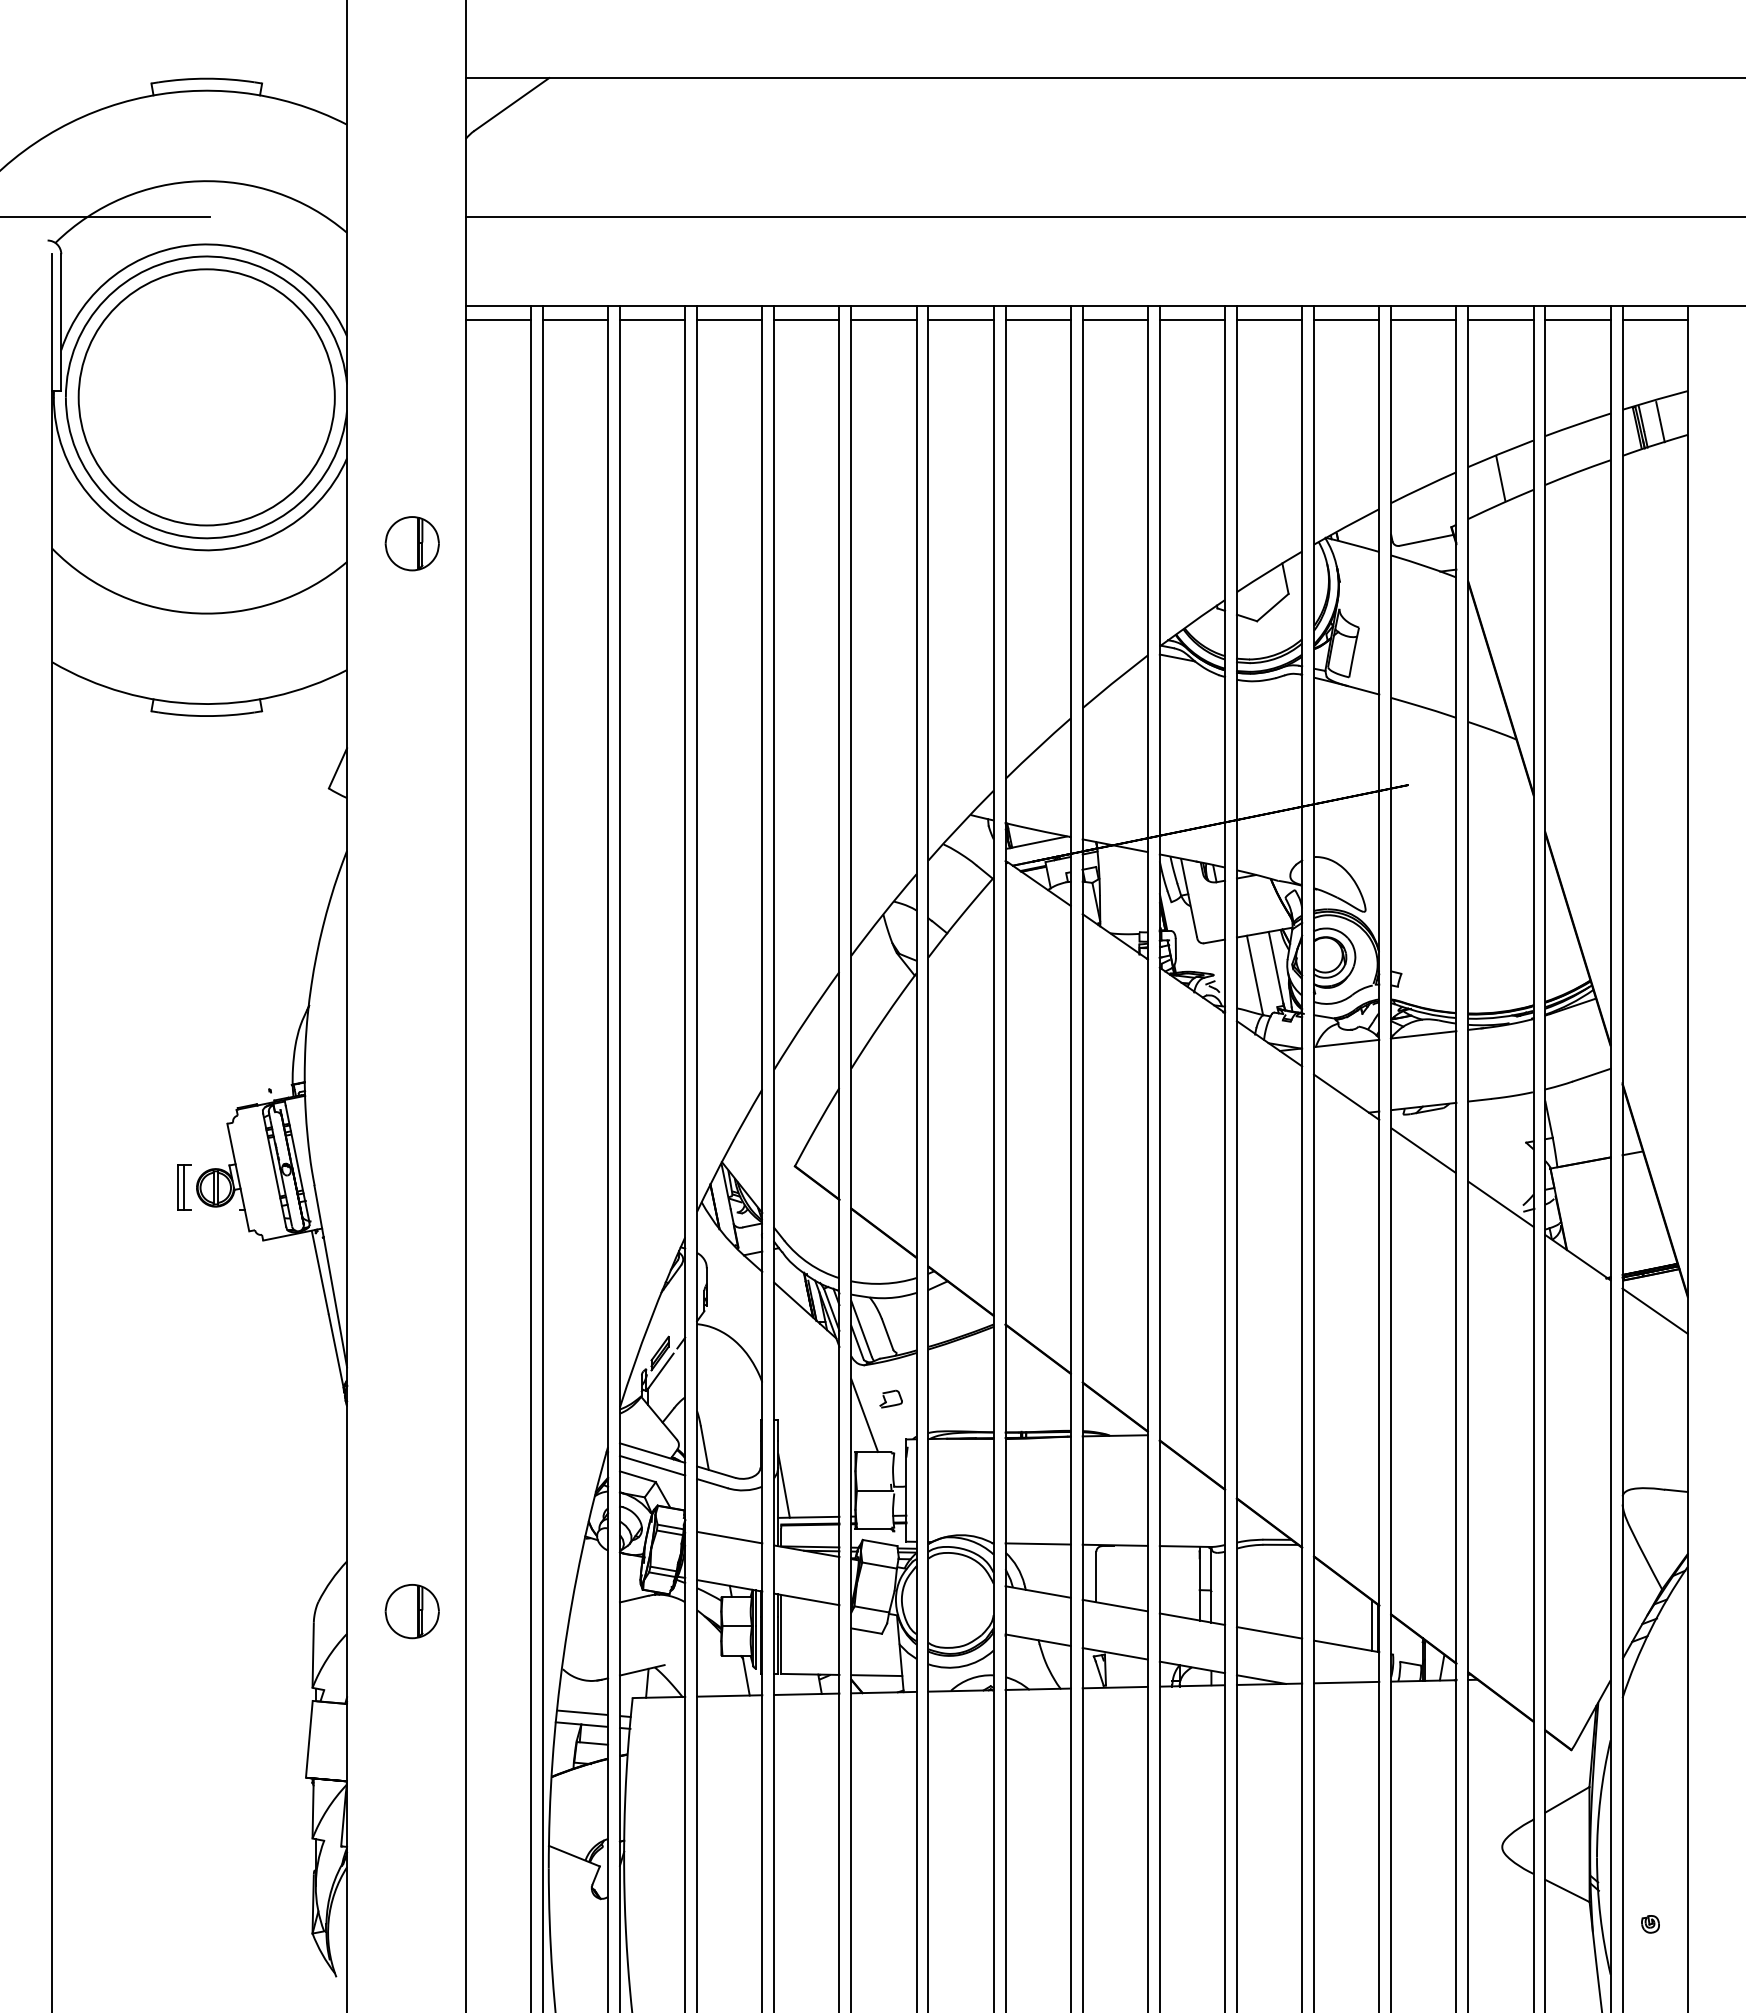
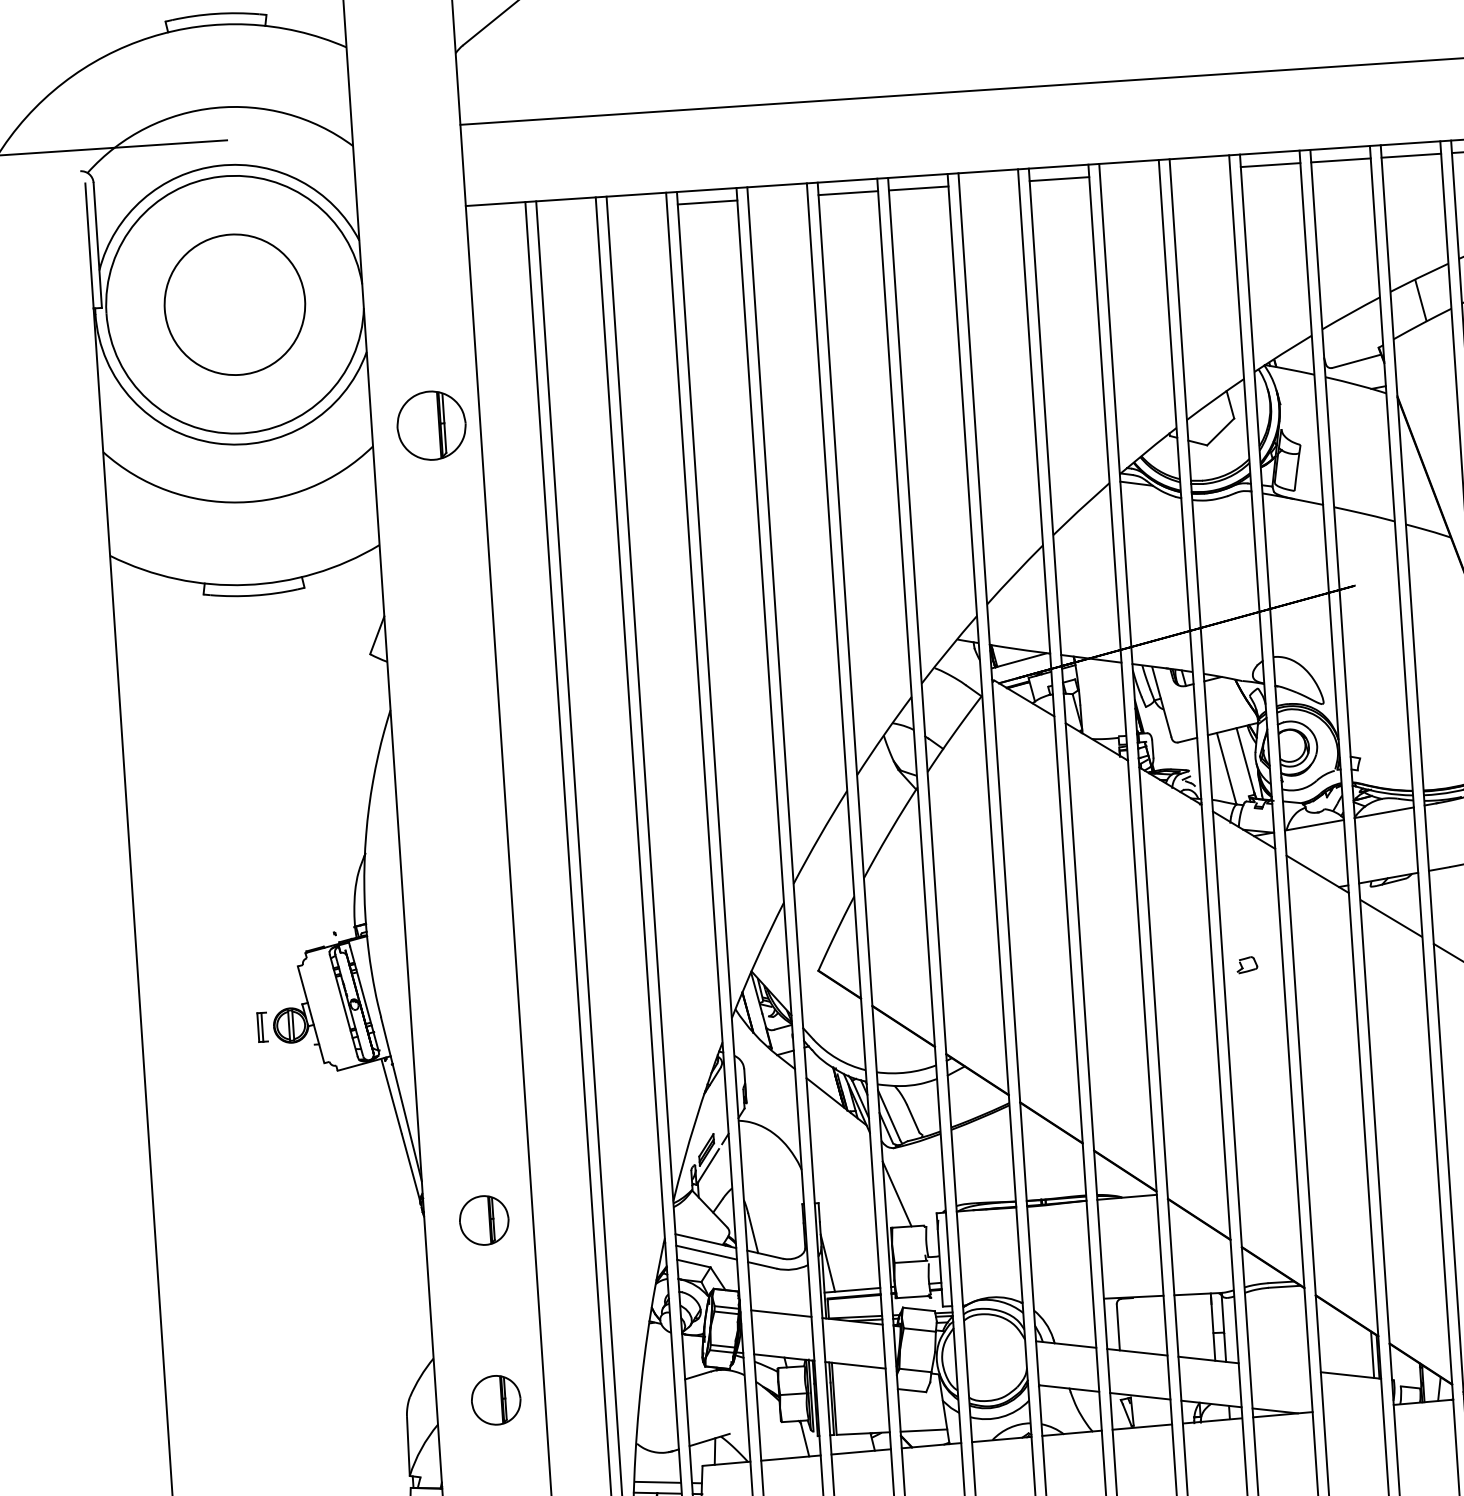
line: (497, 320) -> (495, 216), removed
line: (575, 320) -> (566, 212), removed
line: (652, 320) -> (637, 207), removed
line: (806, 320) -> (777, 198), removed
line: (1037, 320) -> (988, 184), removed
line: (1192, 320) -> (1129, 174), removed
line: (1269, 320) -> (1200, 170), removed
circle: (206, 397) -> (234, 304), size x0.6
part: (411, 543) -> (430, 425), size x1.4
part: (184, 1187) -> (262, 1027), size x0.7
part: (890, 1398) -> (1246, 964), moved
part: (411, 1414) -> (483, 1220), added
line: (1037, 1543) -> (1062, 1300), removed
line: (1269, 1632) -> (1279, 1367), removed
line: (1346, 1682) -> (1353, 1408), removed

